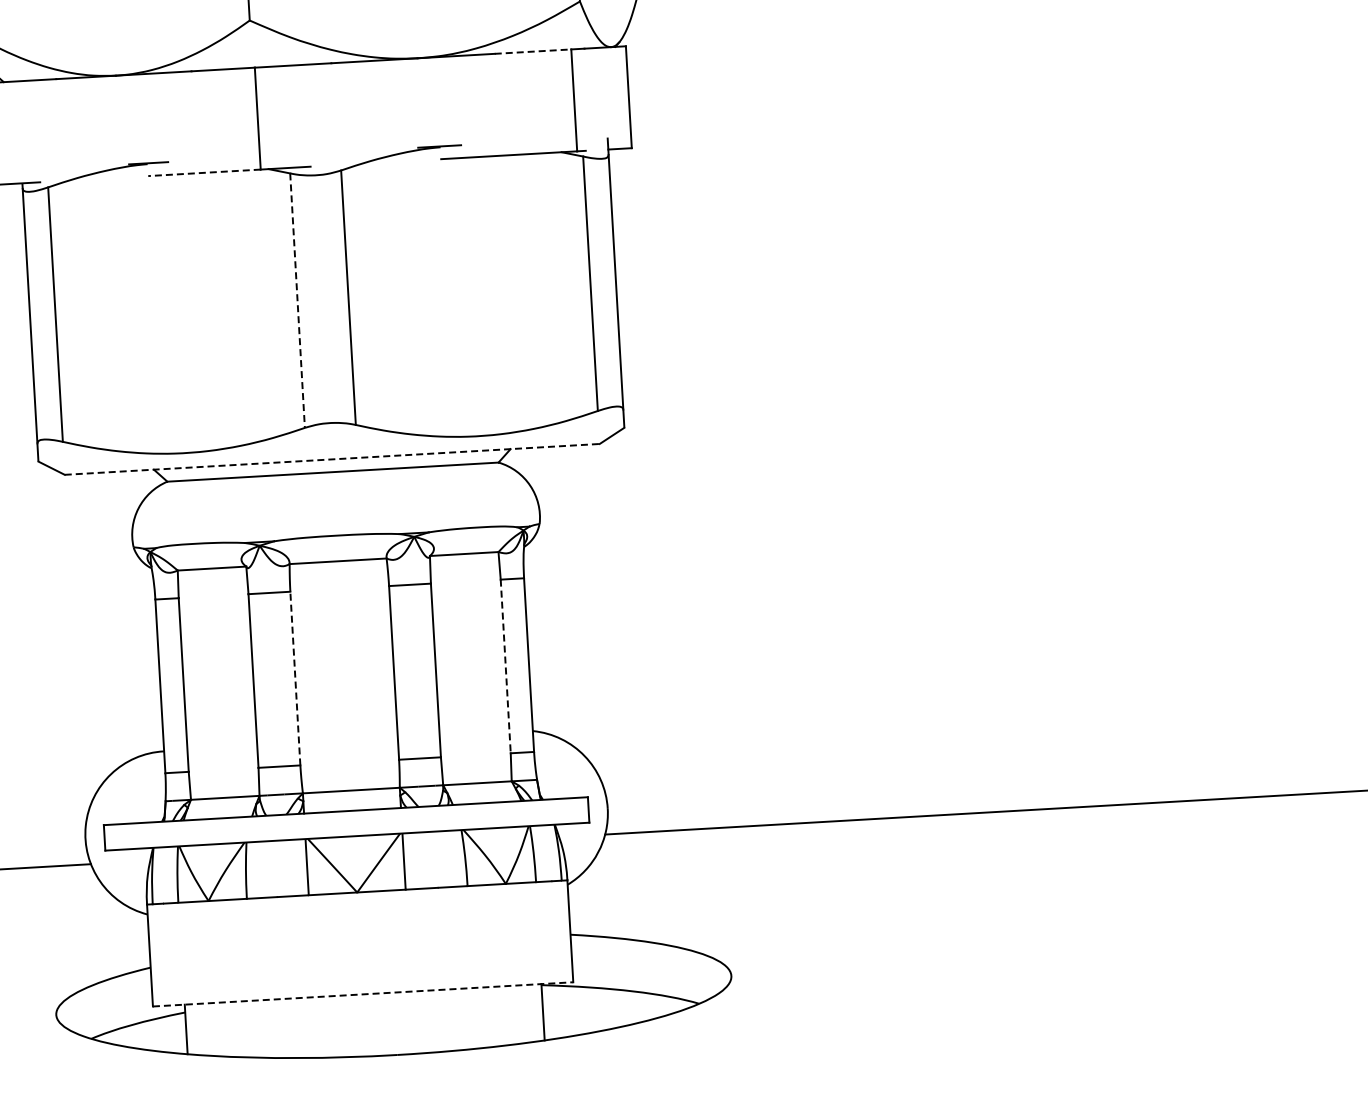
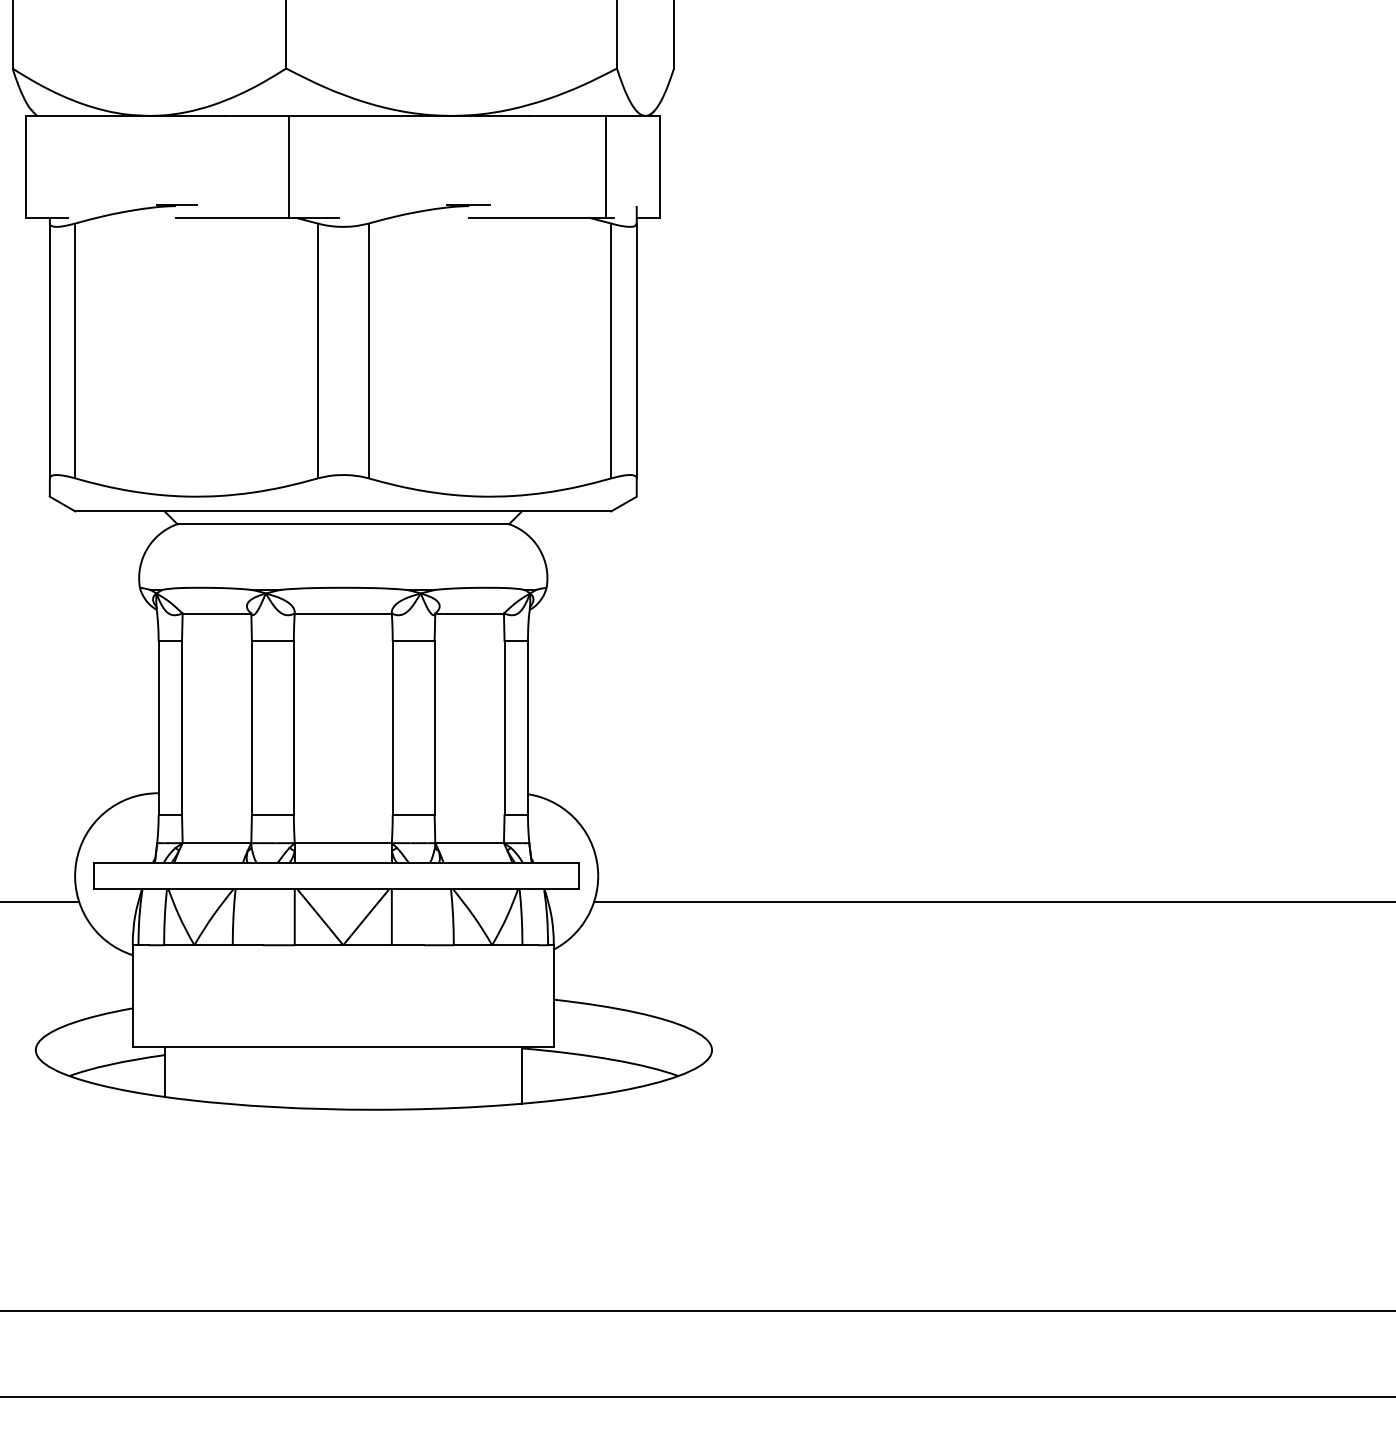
line: (533, 51) -> (567, 115), dashed -> solid
line: (203, 172) -> (231, 217), dashed -> solid
line: (297, 301) -> (317, 351), dashed -> solid
line: (332, 459) -> (343, 511), dashed -> solid
line: (505, 666) -> (504, 728), dashed -> solid
line: (295, 678) -> (293, 728), dashed -> solid
line: (363, 994) -> (343, 1047), dashed -> solid

